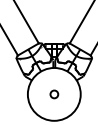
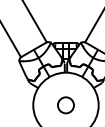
circle: (54, 94) -> (66, 105), size x1.67

